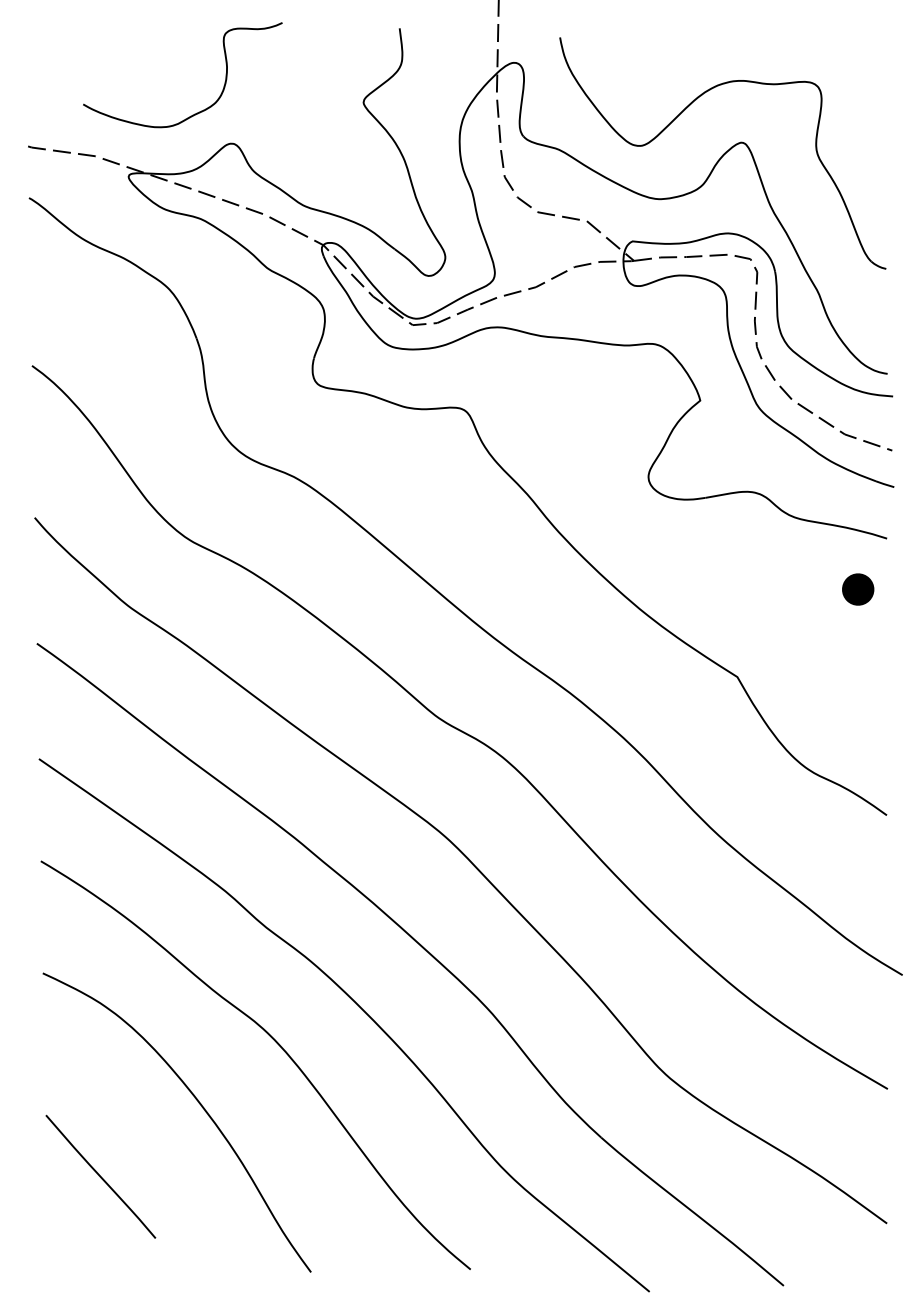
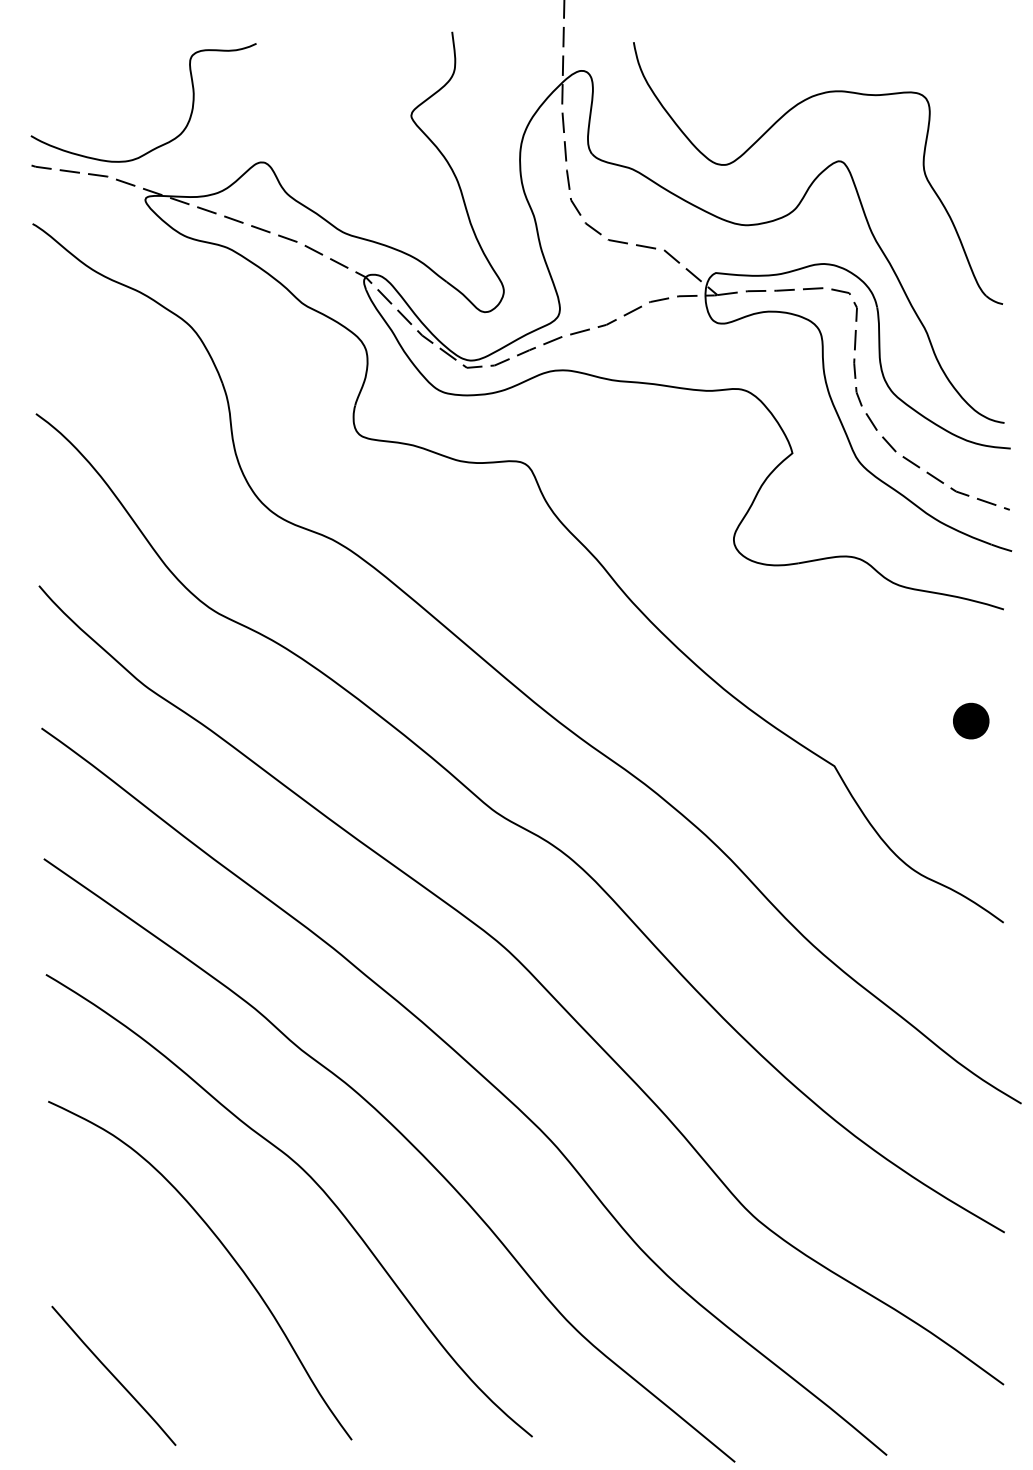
curve: (200, 111) -> (163, 143), moved
part: (858, 588) -> (971, 720), moved
line: (100, 1176) -> (113, 1375), moved

